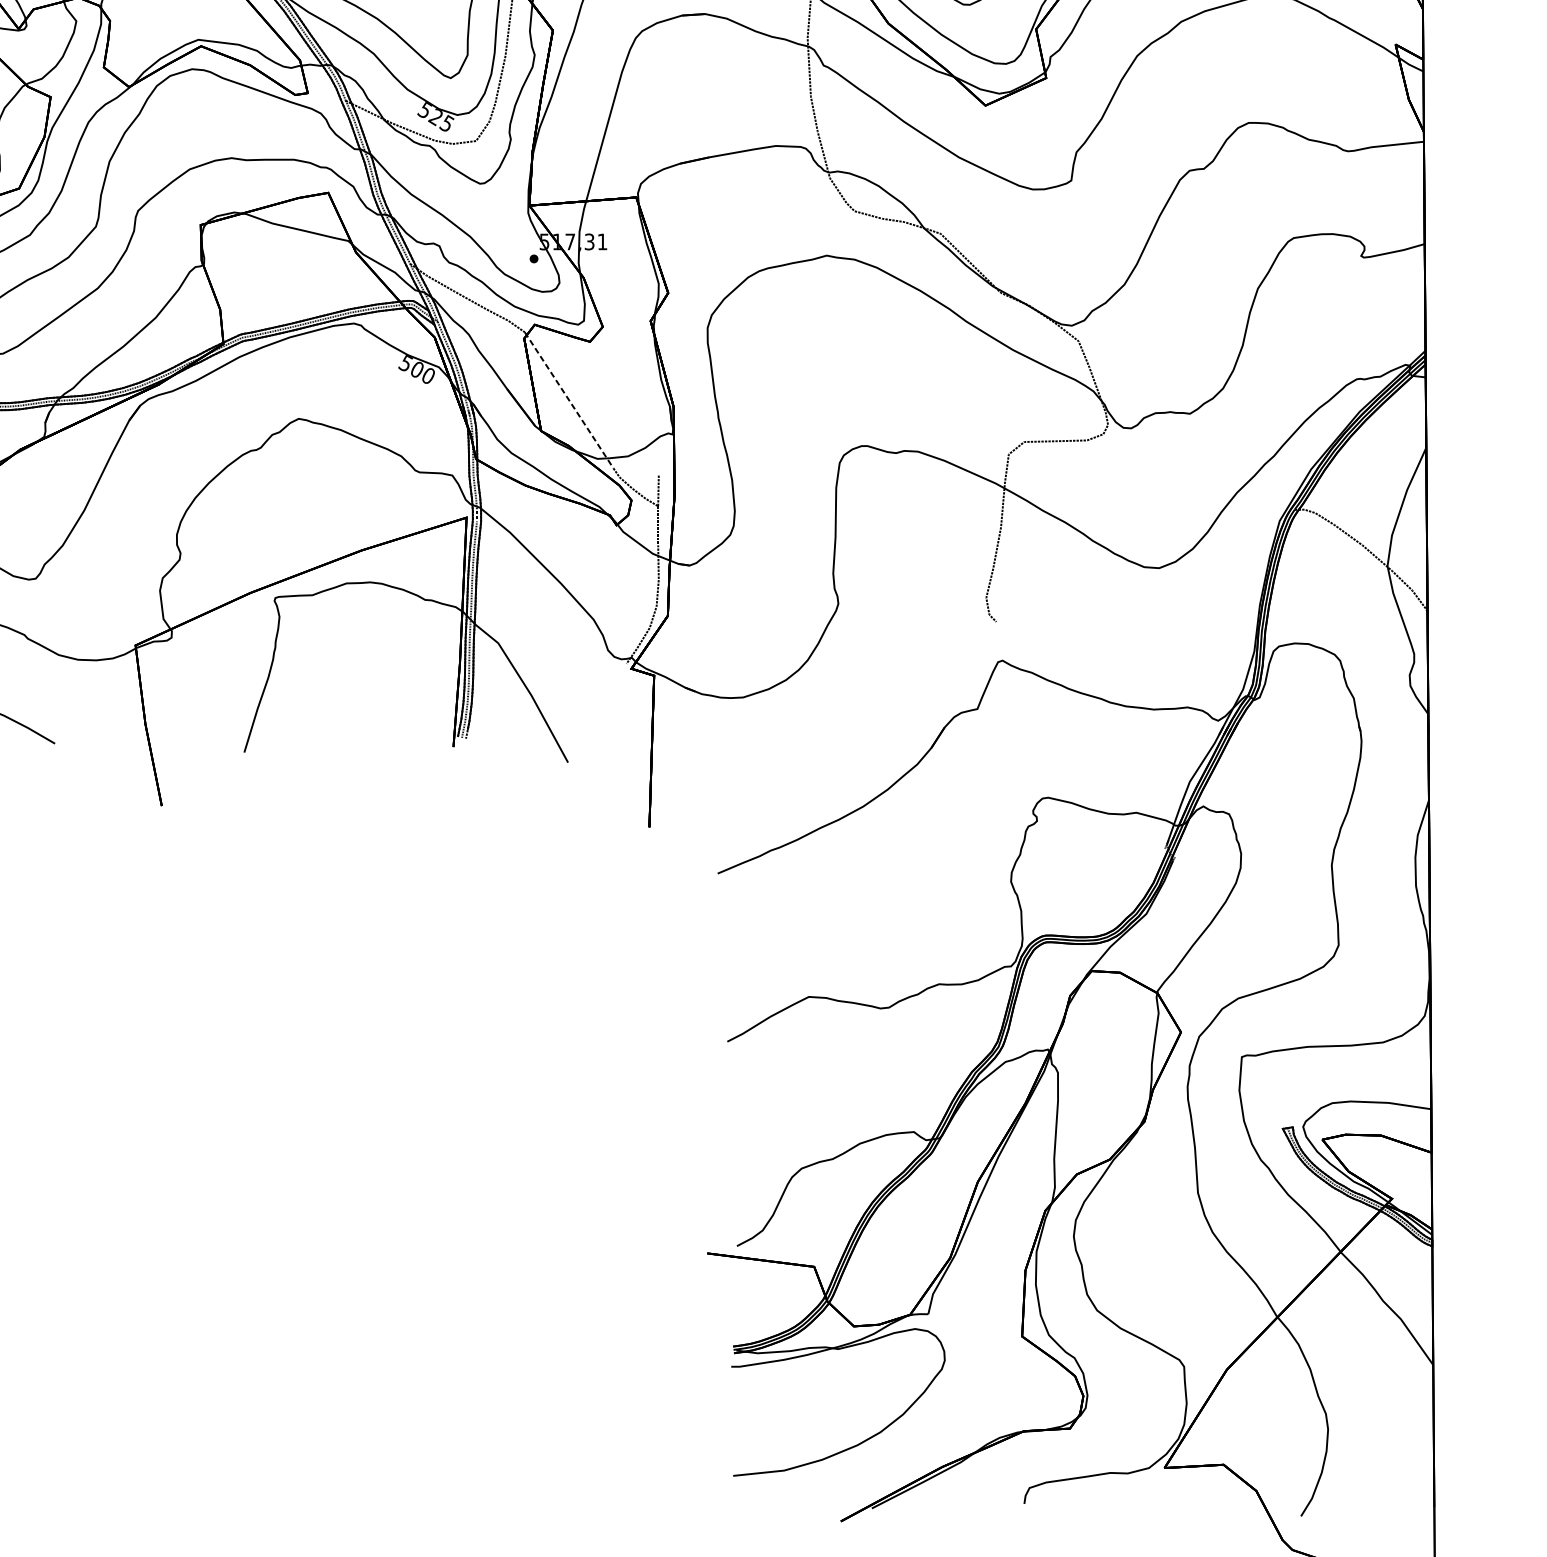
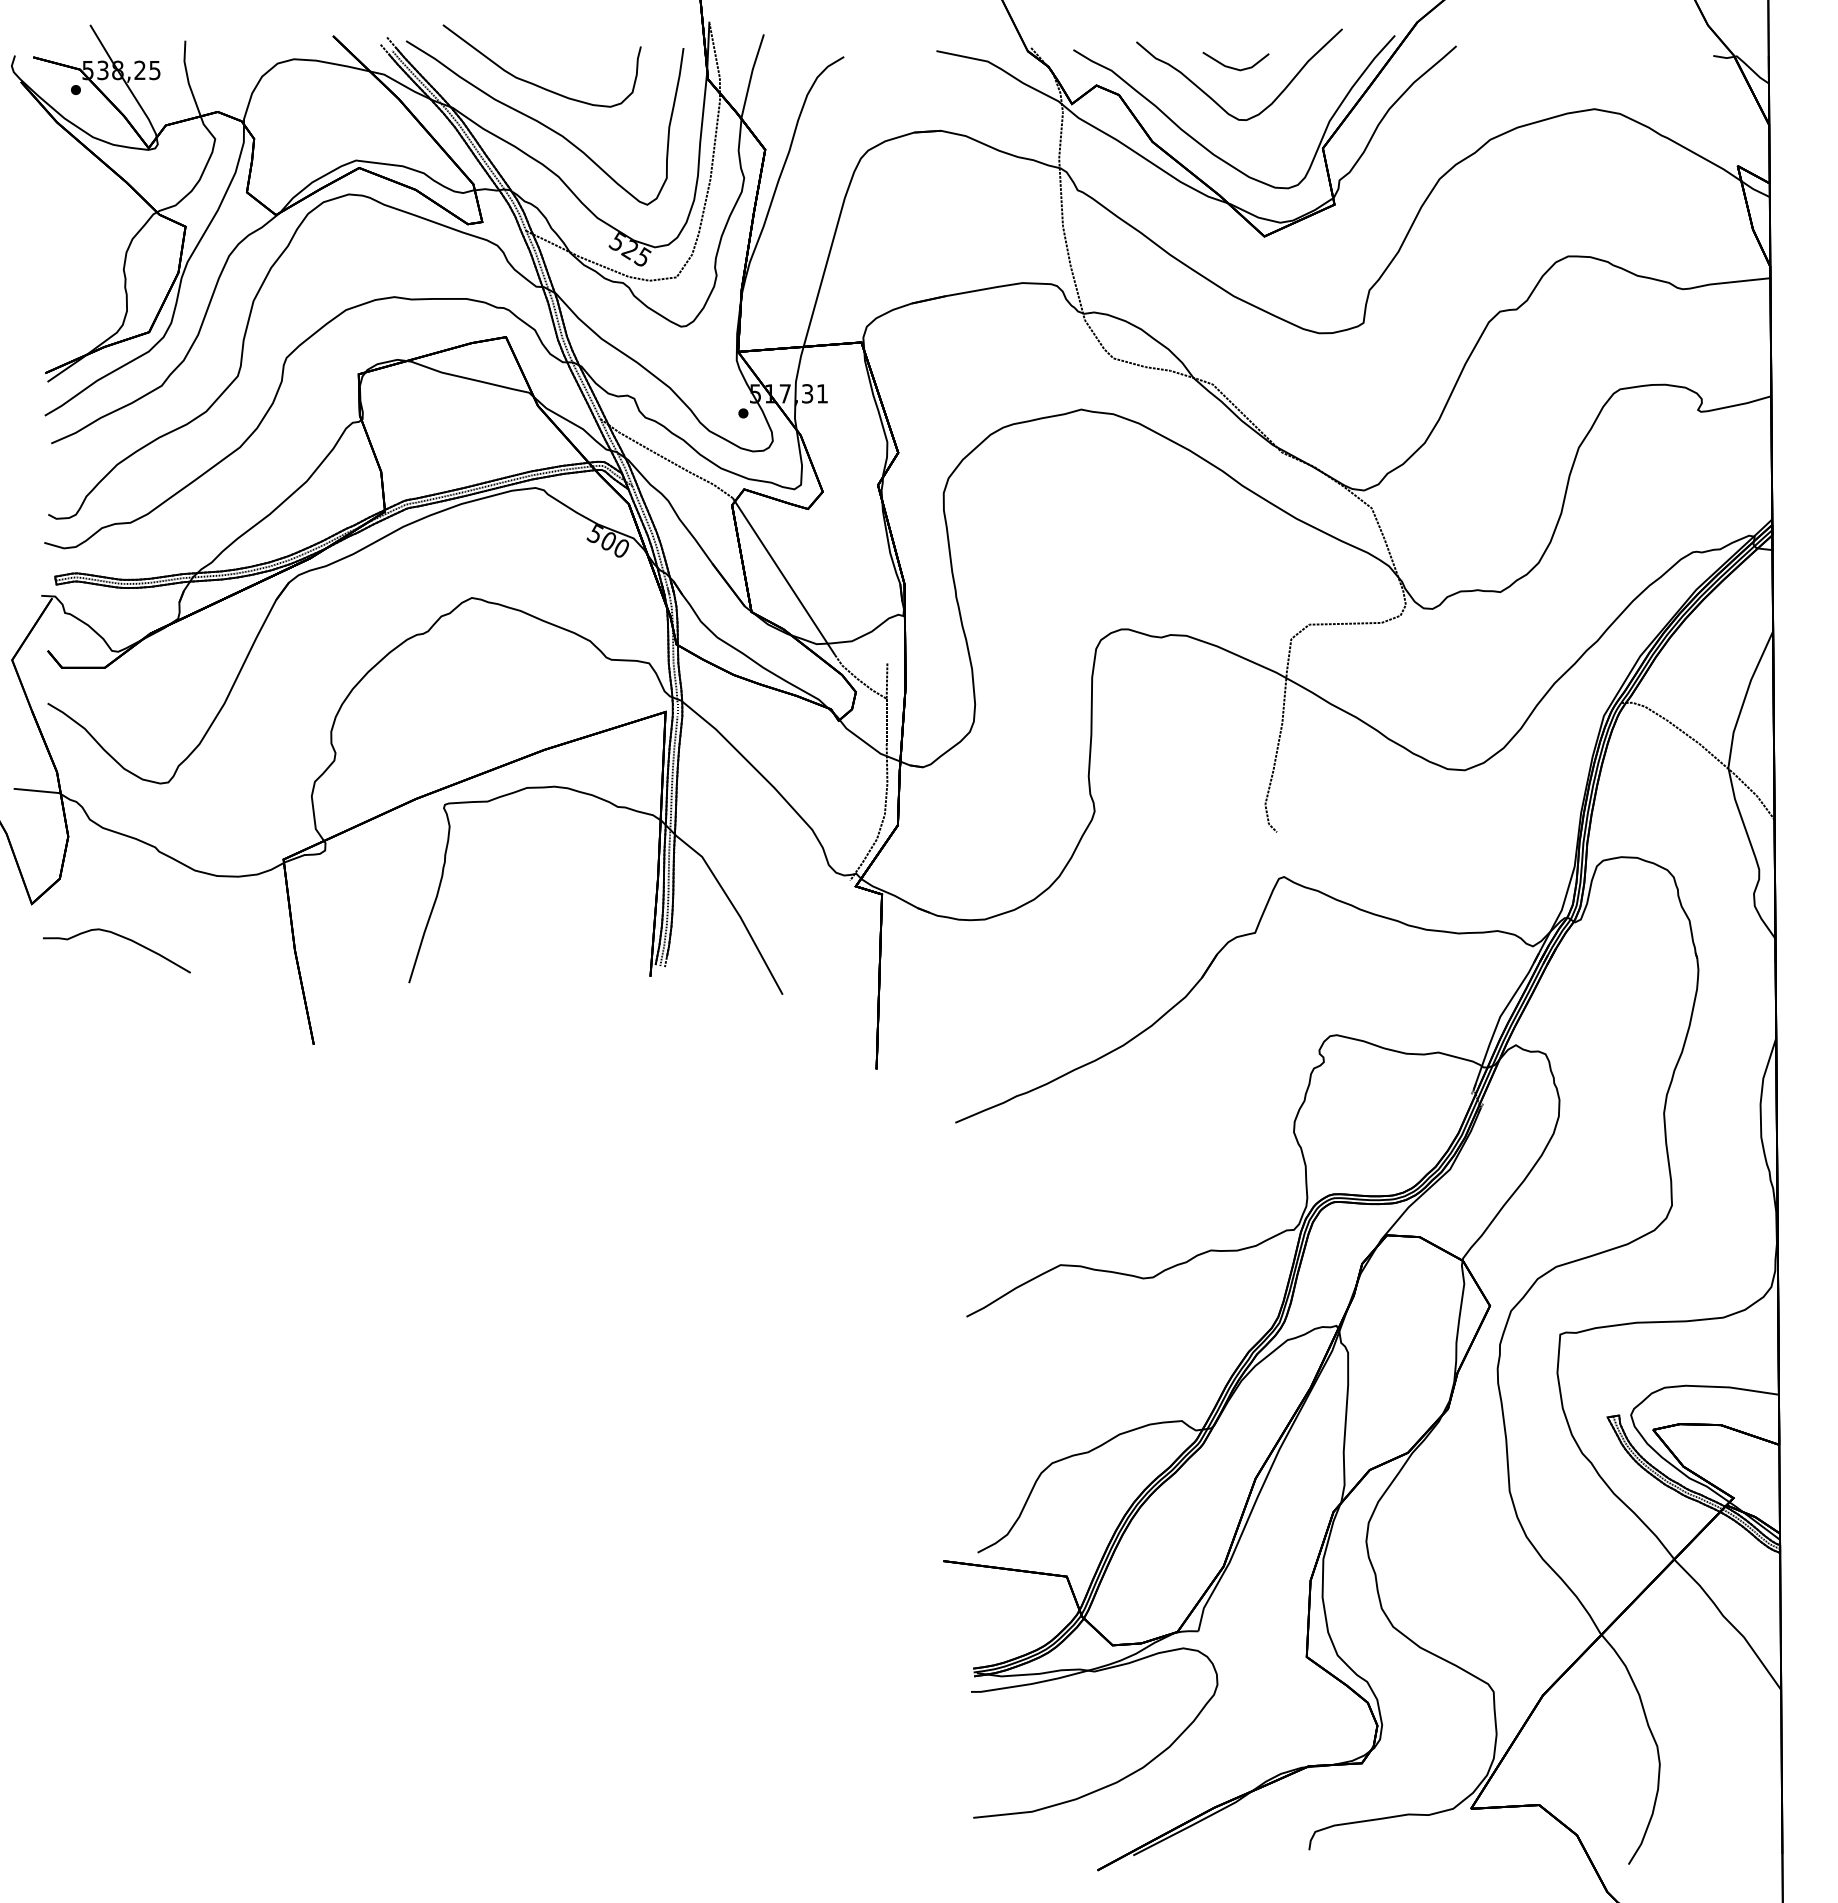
line: (568, 400) -> (783, 576), dashed -> solid

